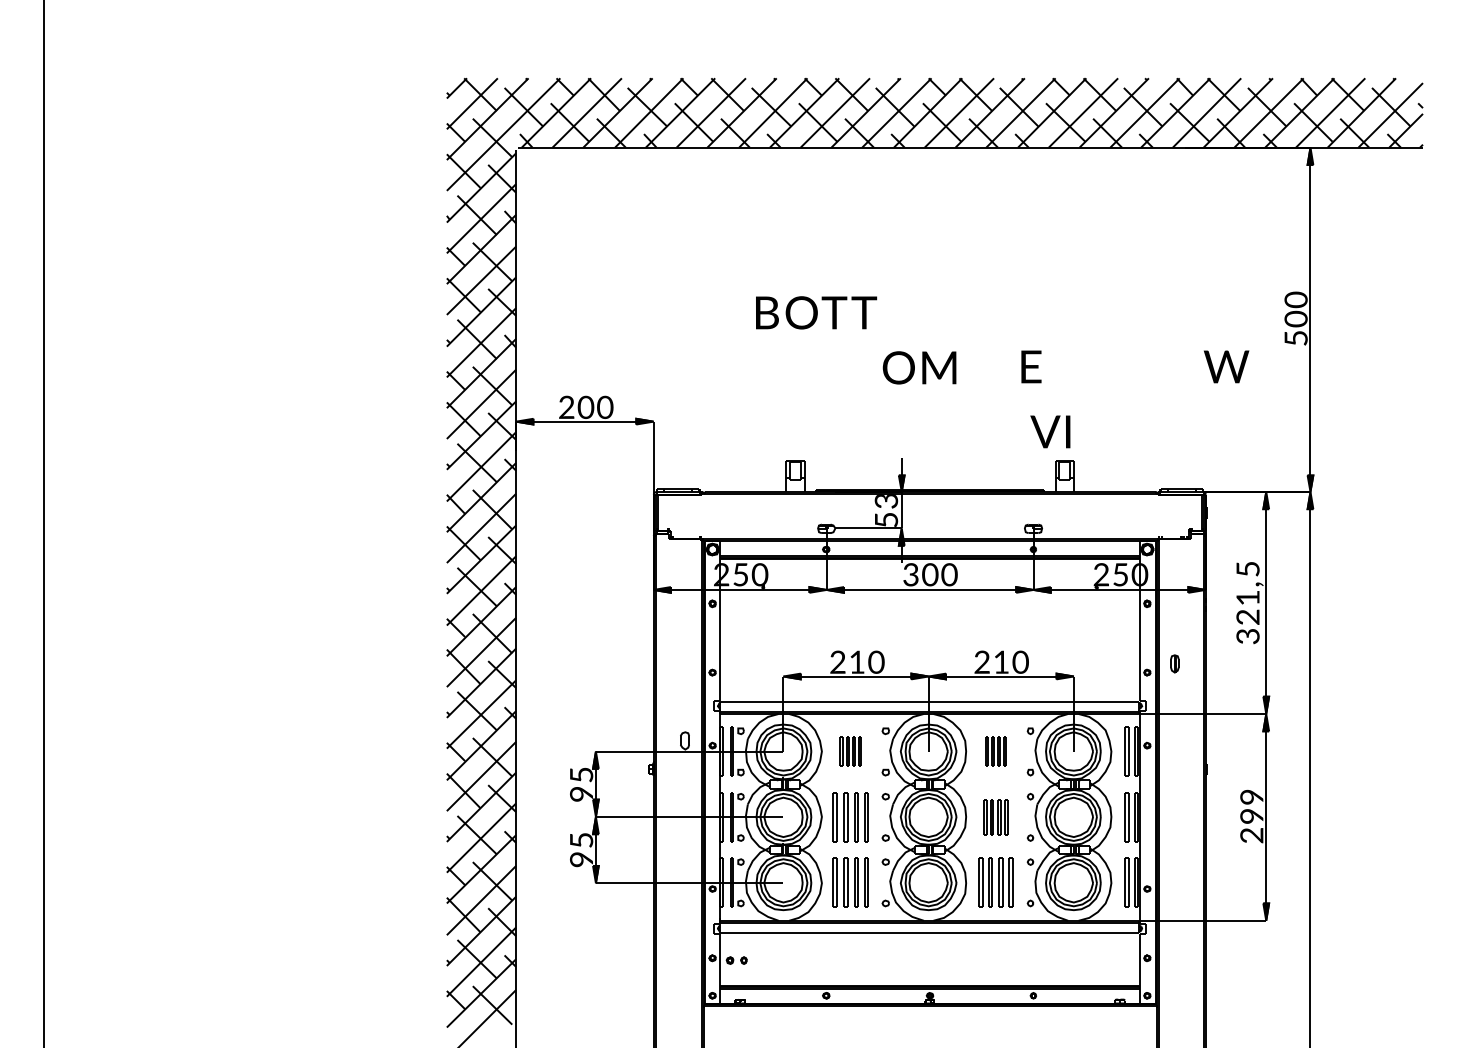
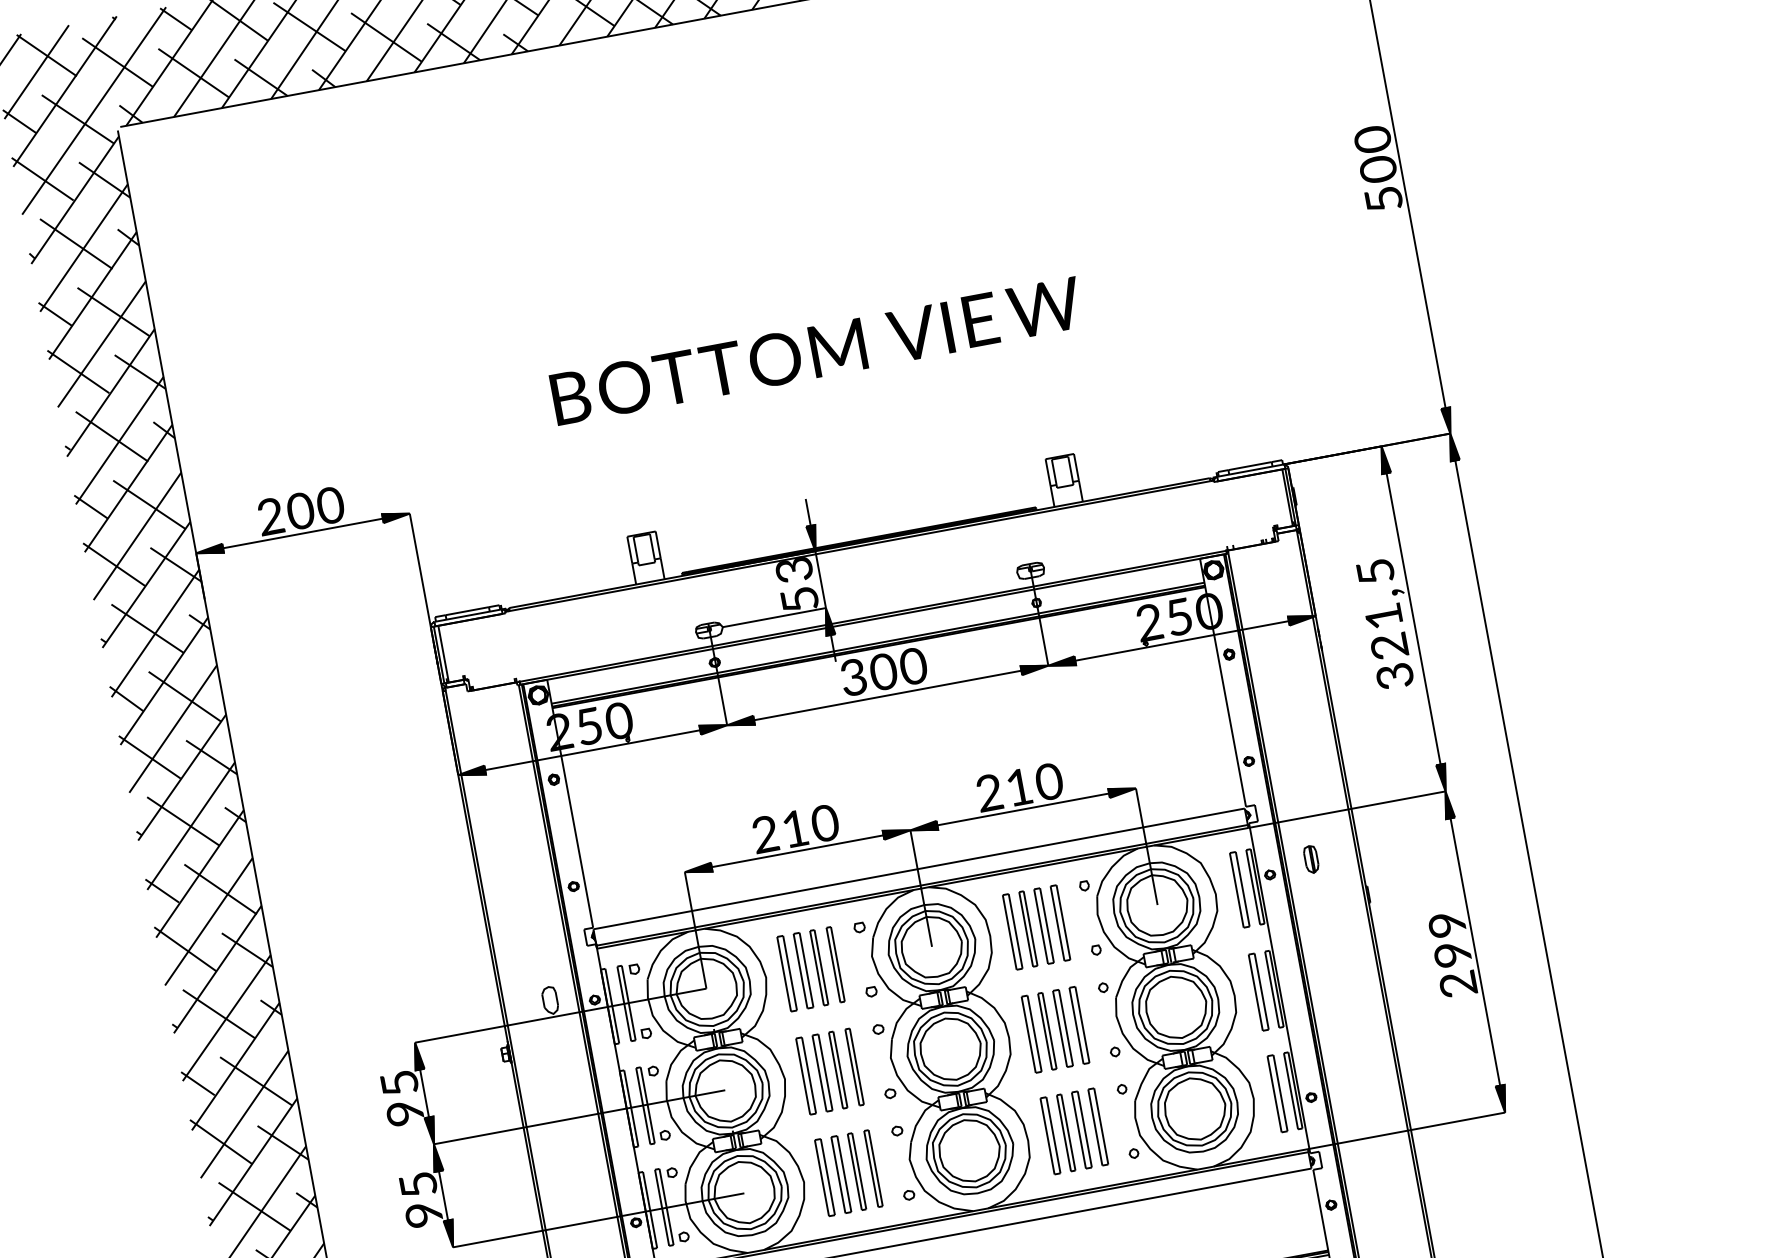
text: (816, 312) -> (647, 382), moved
text: (1226, 366) -> (1044, 307), moved
text: (1050, 431) -> (920, 331), moved
part: (1174, 663) -> (1310, 858), moved
part: (850, 751) -> (810, 969), size x1.67
part: (995, 751) -> (1035, 927), size x1.67
part: (995, 817) -> (1054, 1030), size x1.43

